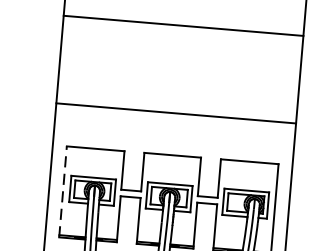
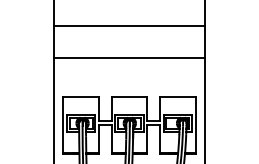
line: (183, 25) -> (129, 25), moved
line: (176, 113) -> (129, 57), moved
line: (62, 191) -> (62, 125), dashed -> solid

